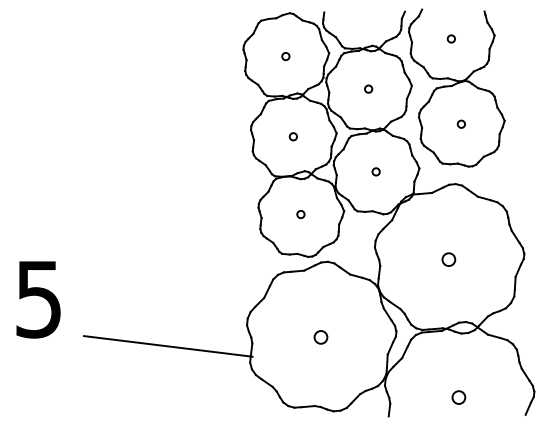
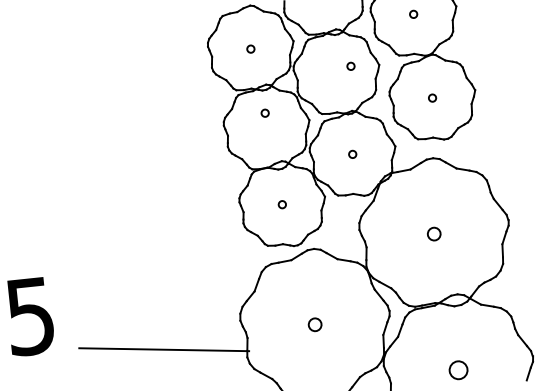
circle: (368, 88) -> (350, 65), moved
circle: (292, 136) -> (264, 113), moved
circle: (458, 397) -> (458, 370), size x1.4

